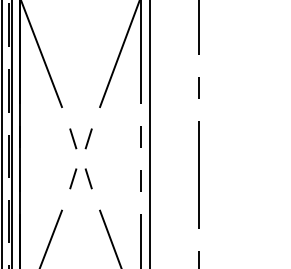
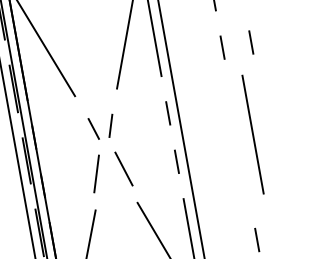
line: (224, 87) -> (250, 42), added
line: (198, 174) -> (252, 134), moved
part: (80, 178) -> (109, 171), size x1.6

